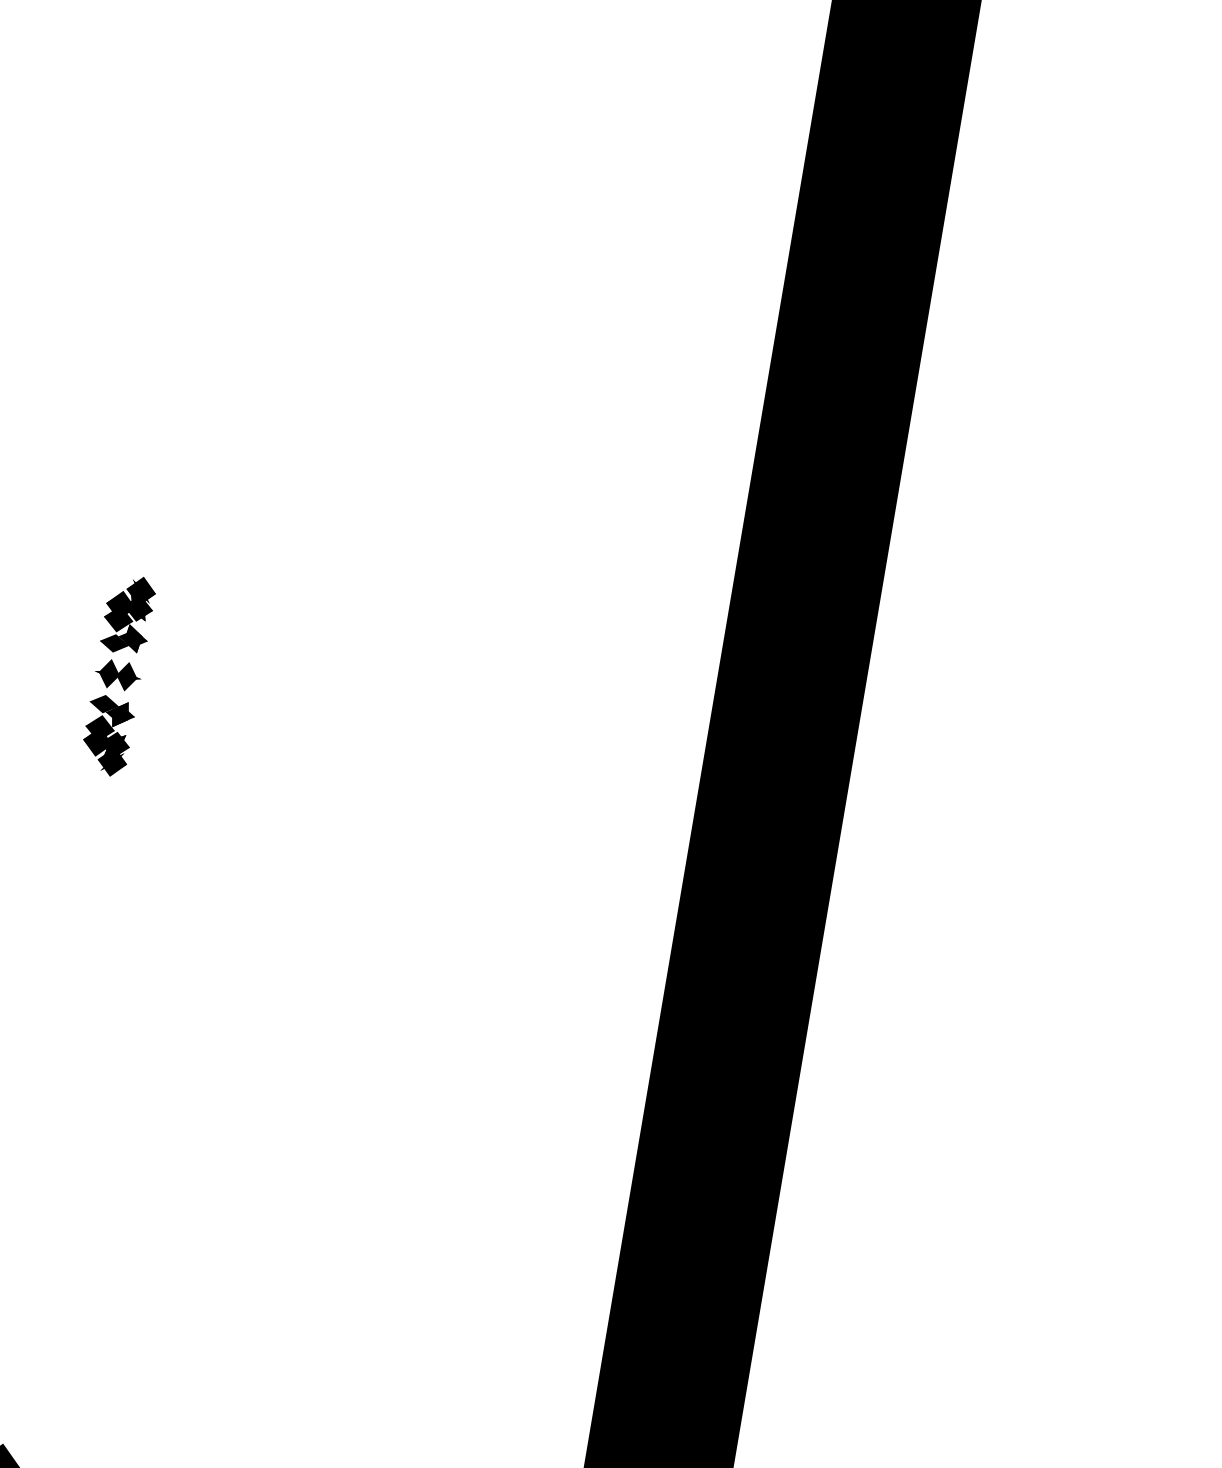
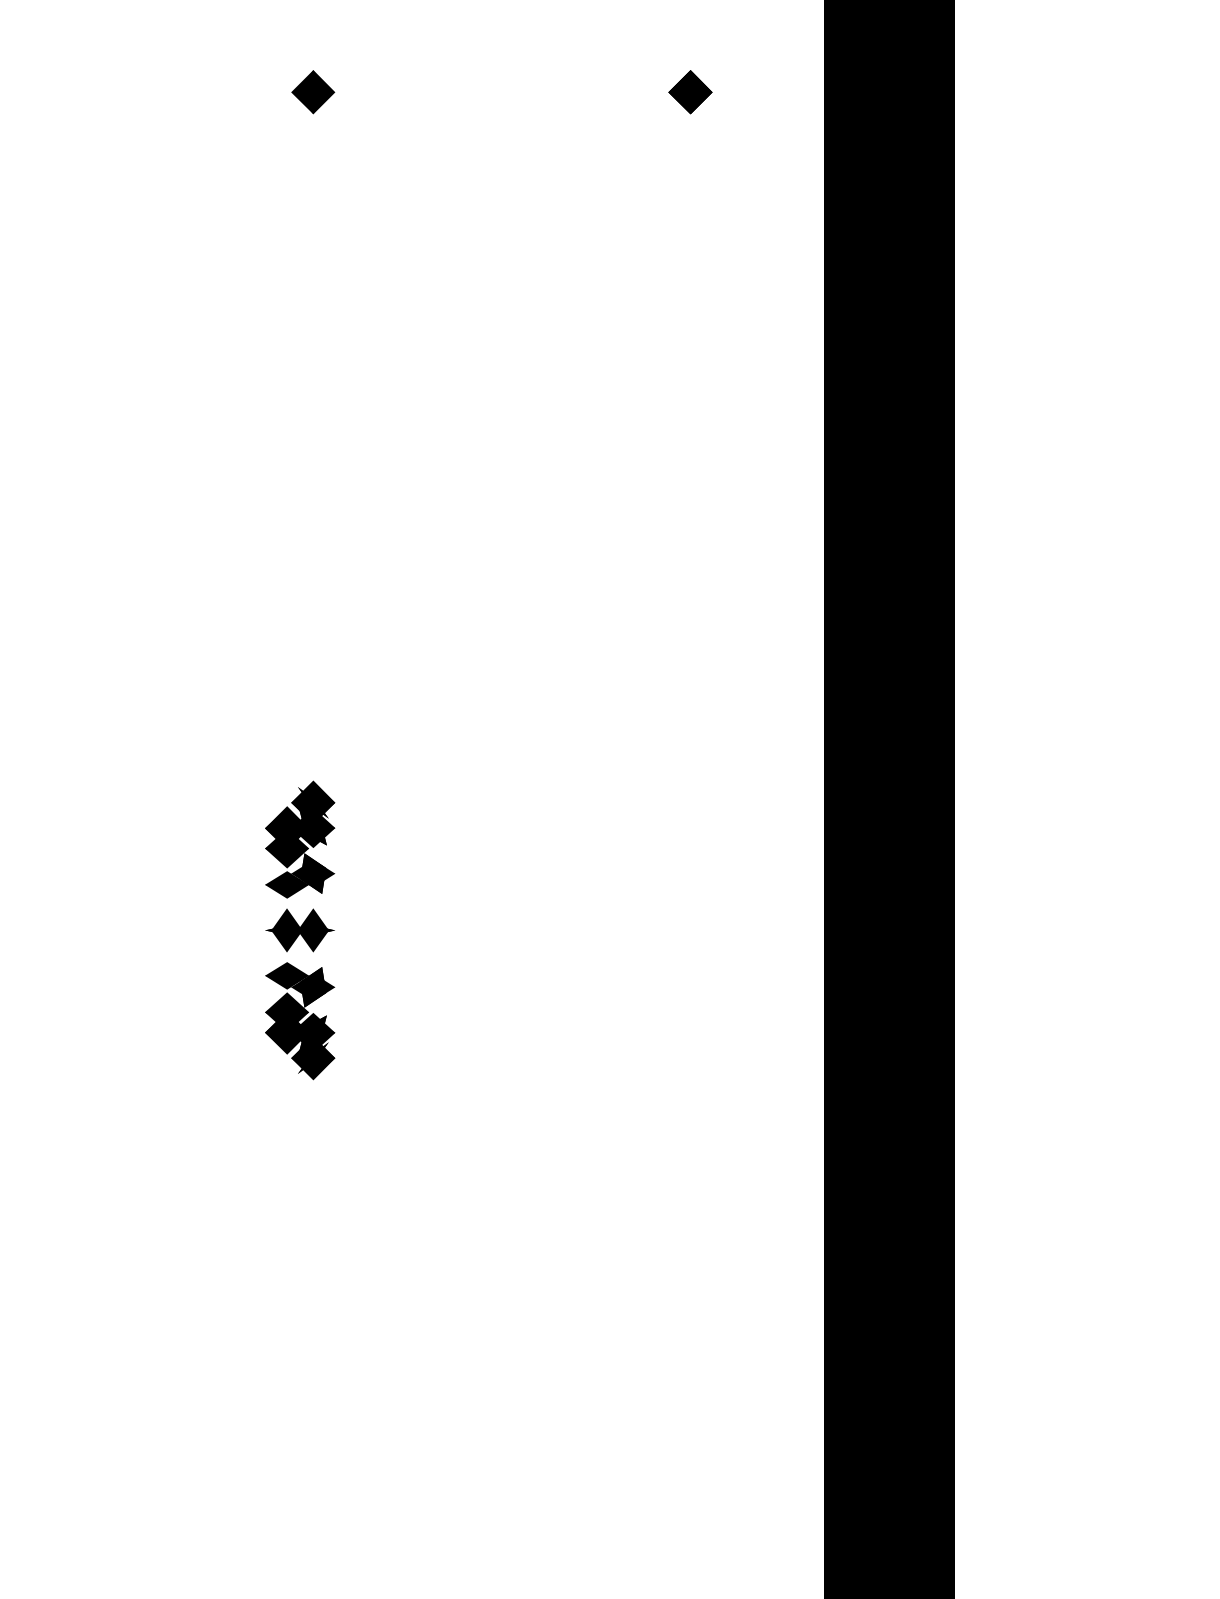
part: (118, 675) -> (300, 930), size x1.67

